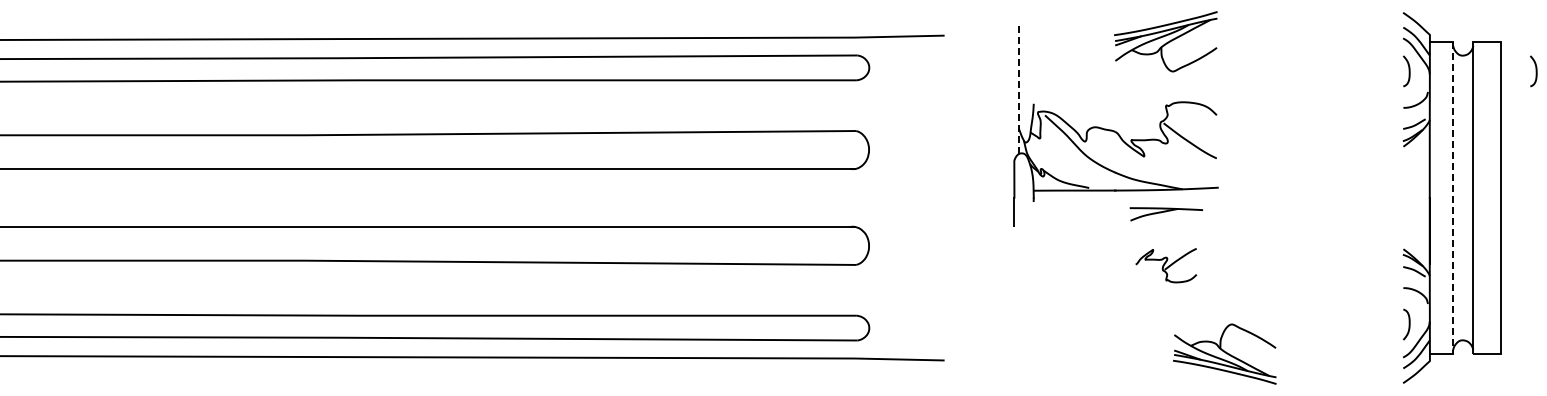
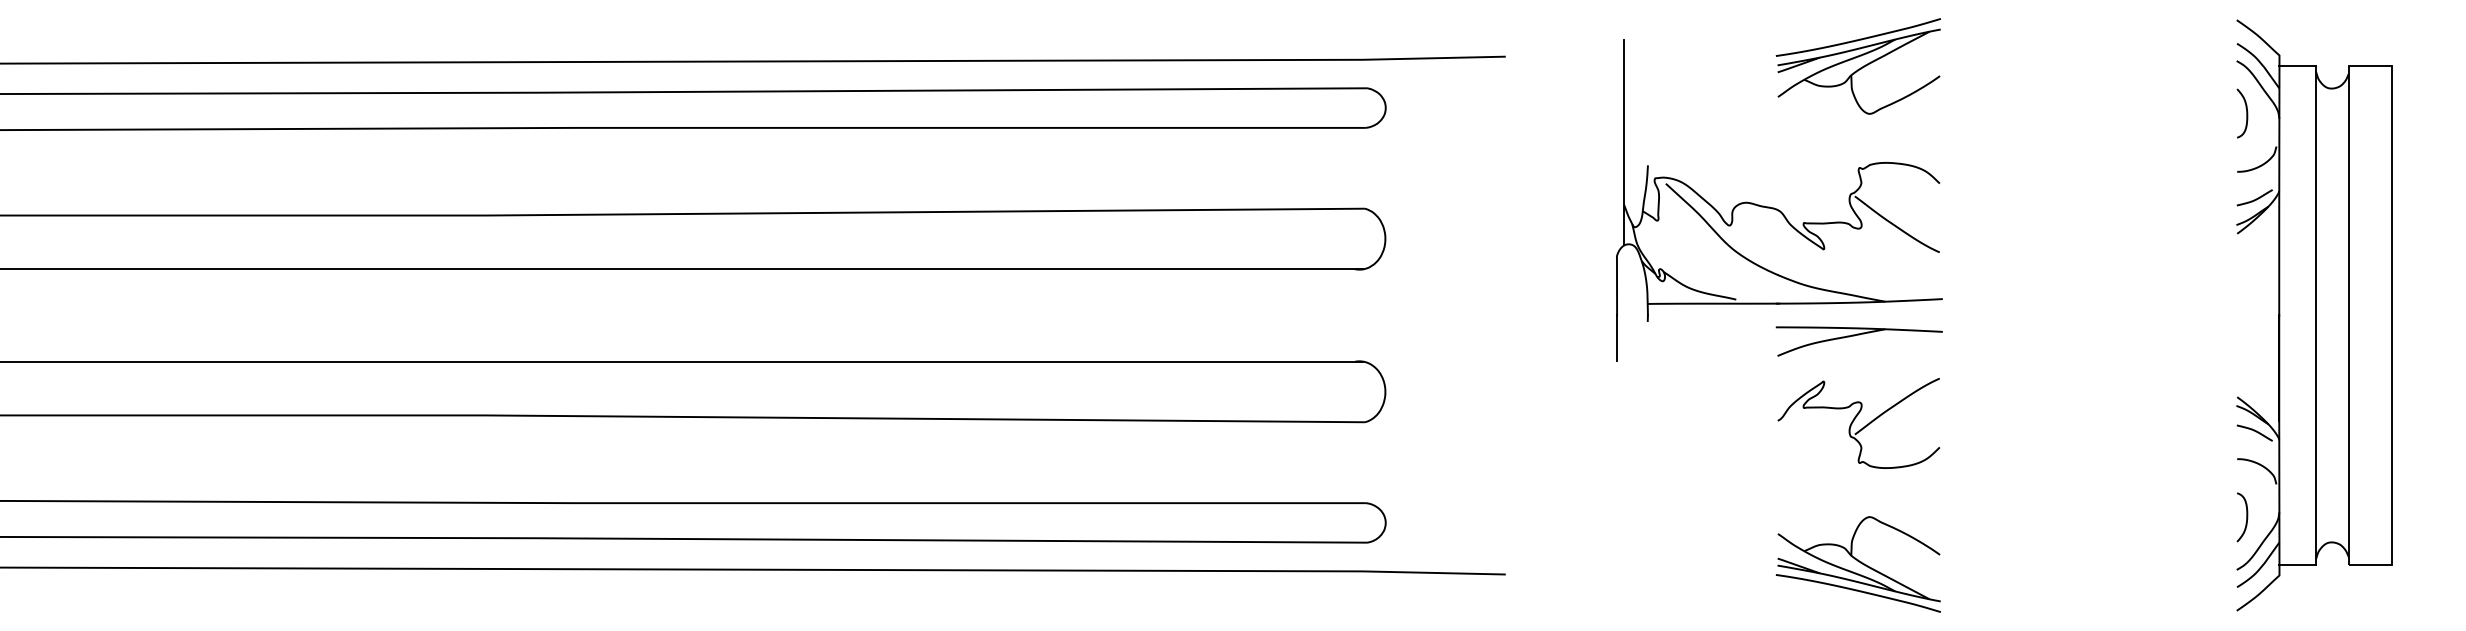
curve: (1535, 71) -> (2447, 113), removed
line: (1018, 89) -> (1623, 142), dashed -> solid
line: (1452, 198) -> (2315, 316), dashed -> solid
part: (1166, 214) -> (1859, 341), size x1.43
part: (1166, 265) -> (1859, 423), size x1.67
part: (1224, 353) -> (1857, 563), moved

